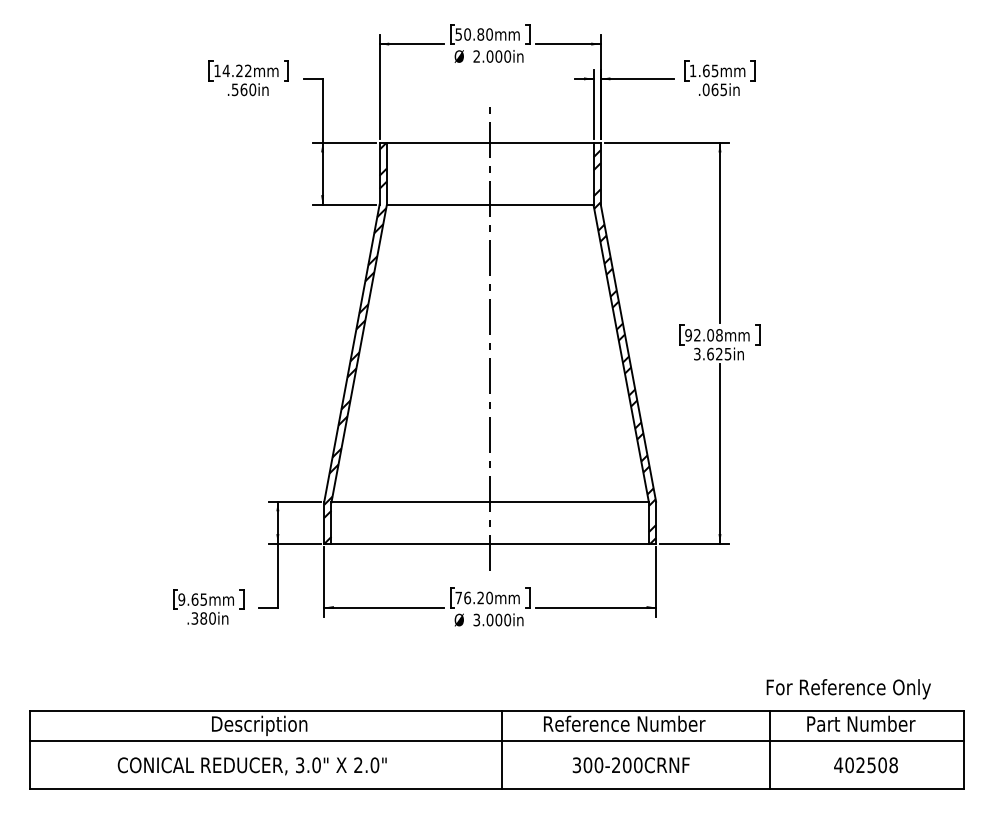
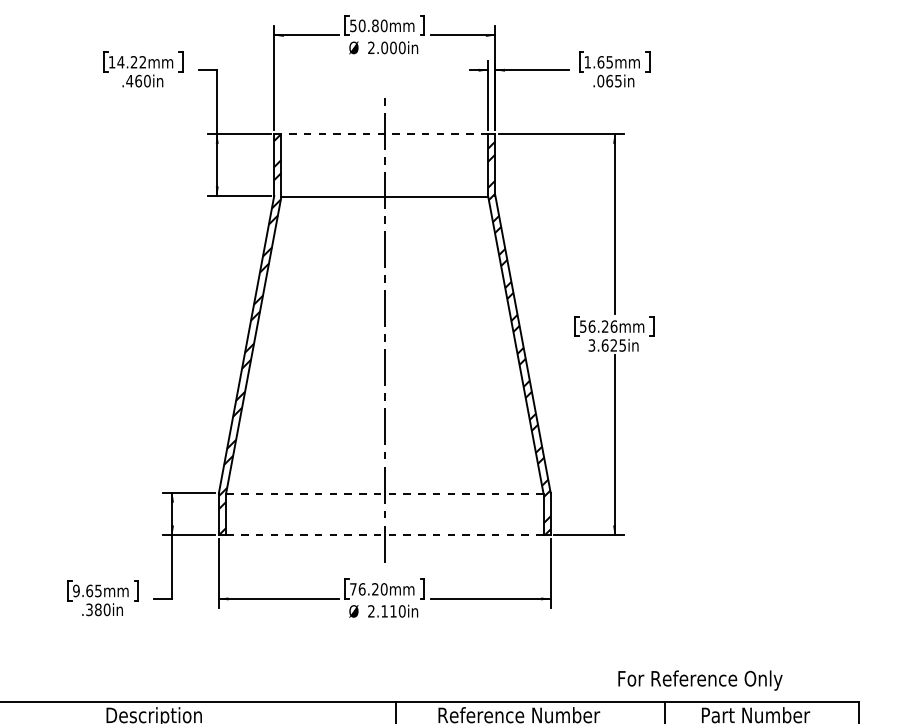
text: (234, 89) -> (129, 80), .560in -> .460in
line: (489, 142) -> (384, 133), solid -> dashed
text: (703, 335) -> (598, 326), 92.08mm -> 56.26mm
line: (490, 502) -> (385, 493), solid -> dashed
line: (490, 543) -> (385, 534), solid -> dashed
text: (487, 619) -> (382, 610), 3.000in -> 2.110in
text: (848, 689) -> (700, 680), moved

